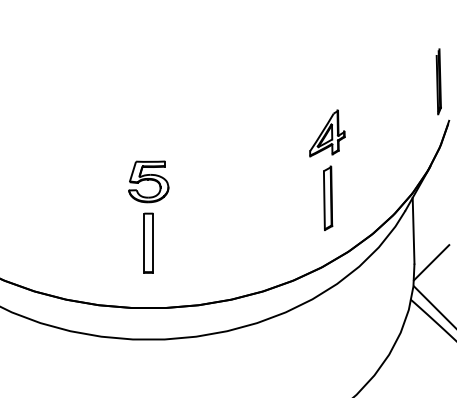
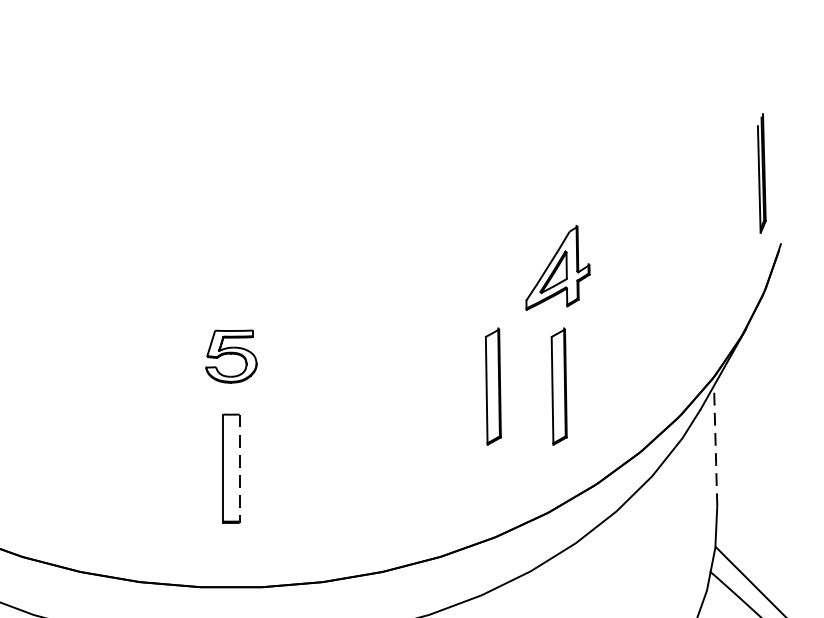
part: (148, 181) -> (230, 355), size x0.7
part: (292, 197) -> (494, 385), added
line: (413, 230) -> (715, 445), solid -> dashed
line: (153, 243) -> (239, 469), solid -> dashed
line: (431, 262) -> (748, 503), removed

